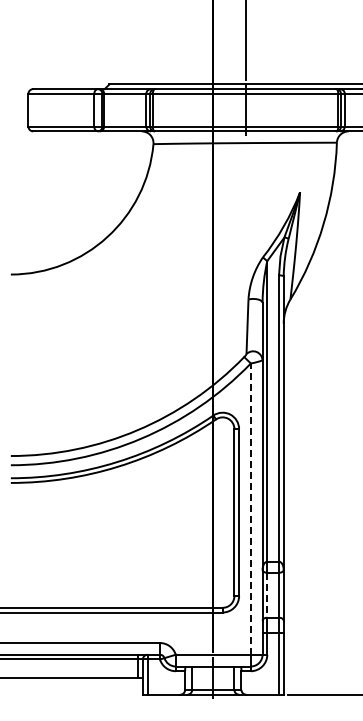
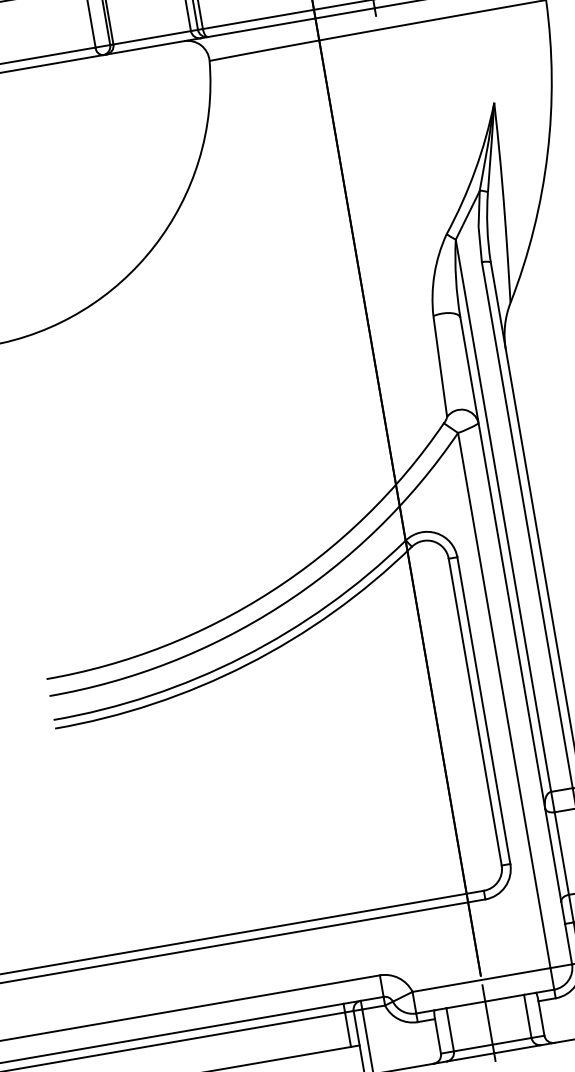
line: (250, 509) -> (503, 701), dashed -> solid
line: (267, 595) -> (562, 853), dashed -> solid

